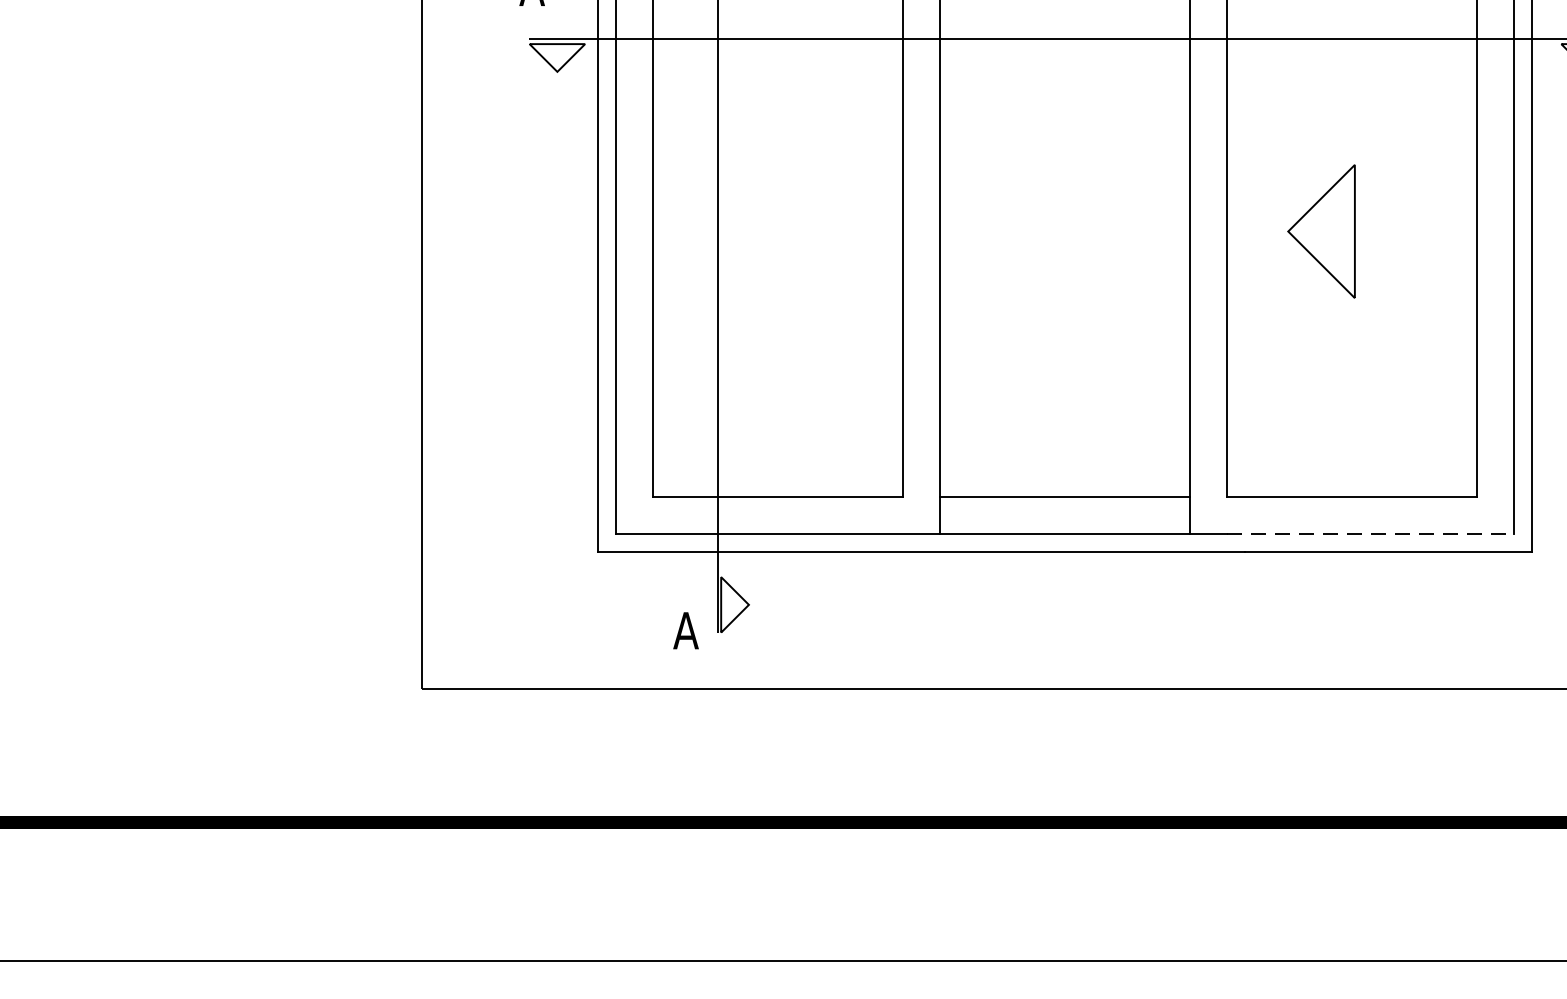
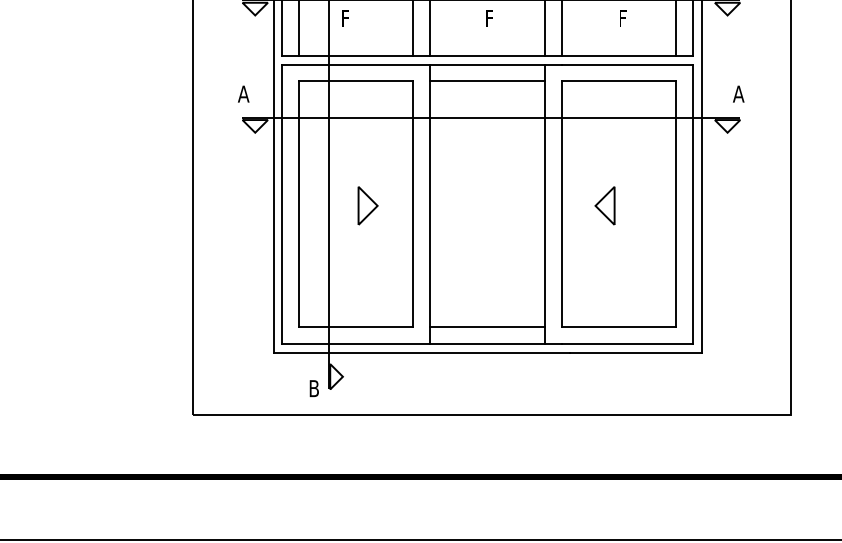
part: (802, 230) -> (367, 205), added
part: (1320, 230) -> (604, 205), size x0.62
line: (1370, 534) -> (627, 344), dashed -> solid
text: (684, 630) -> (313, 388), A -> B

